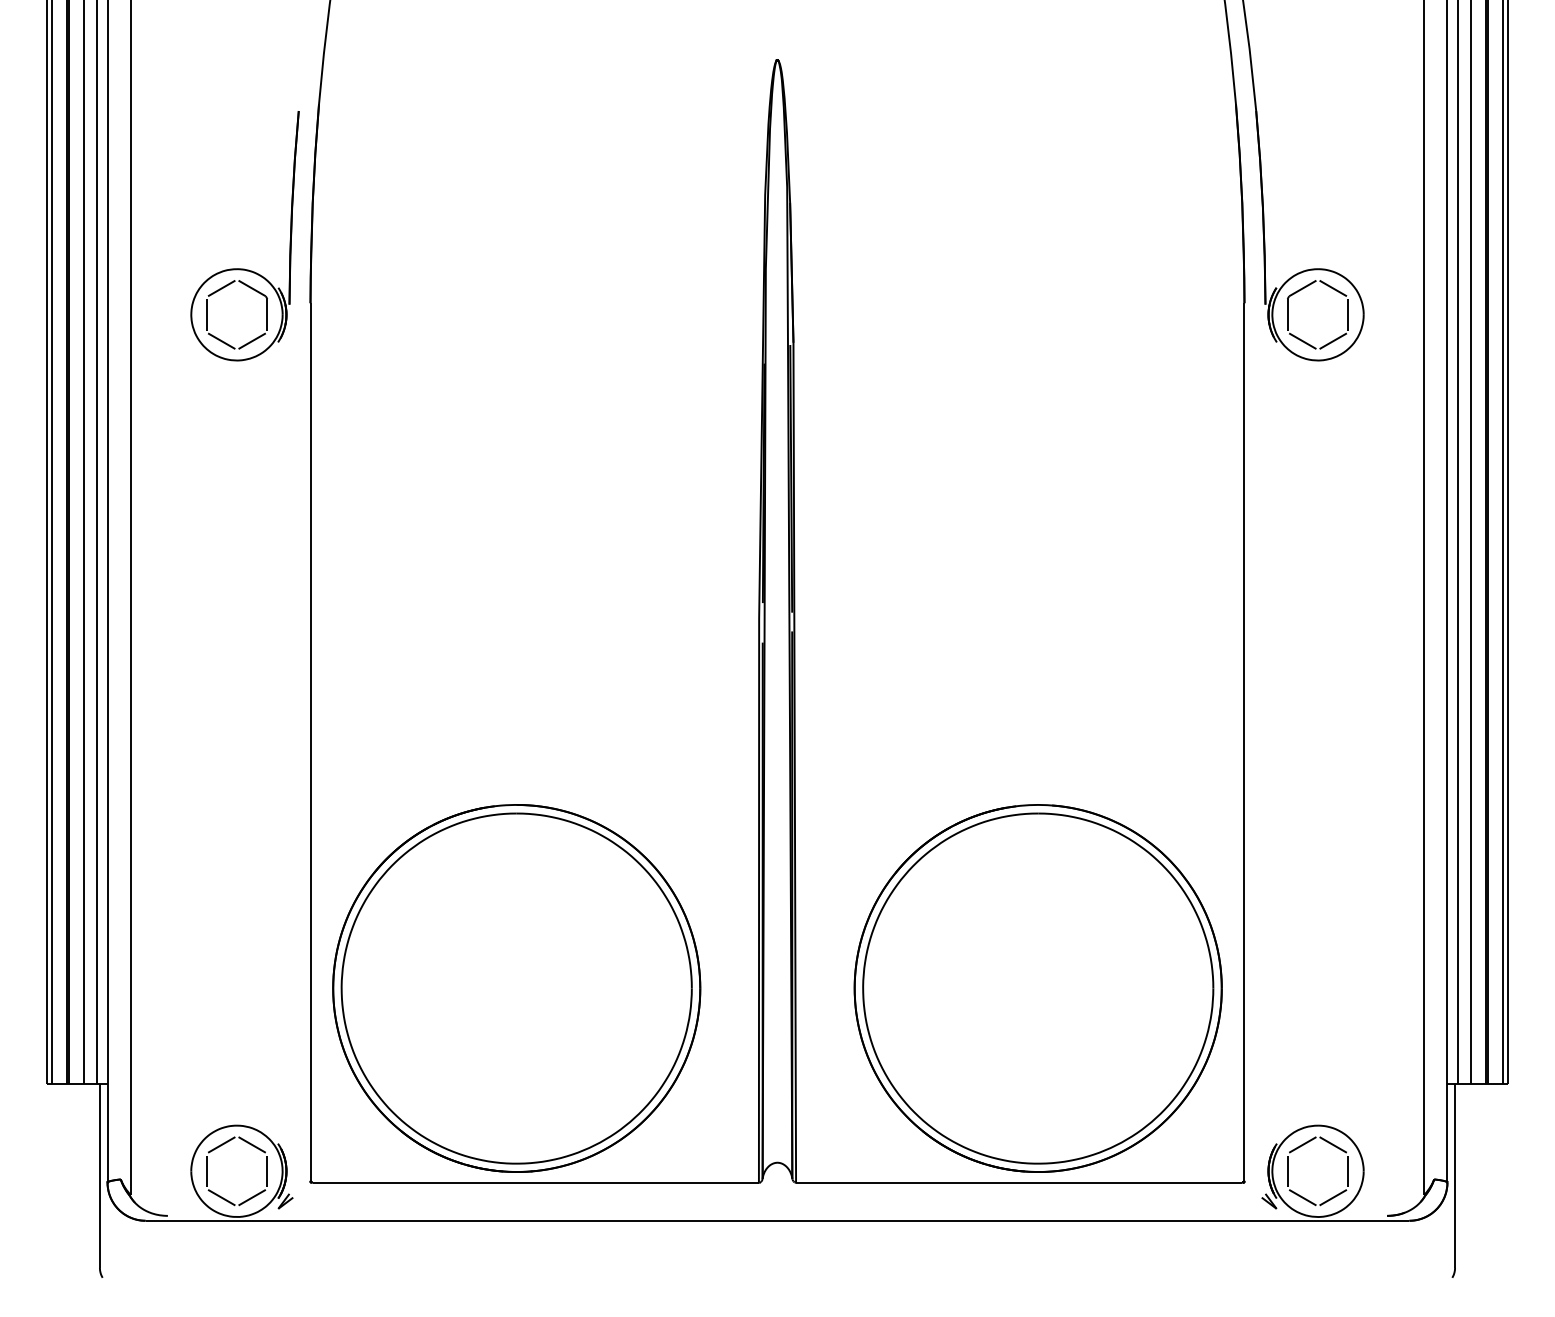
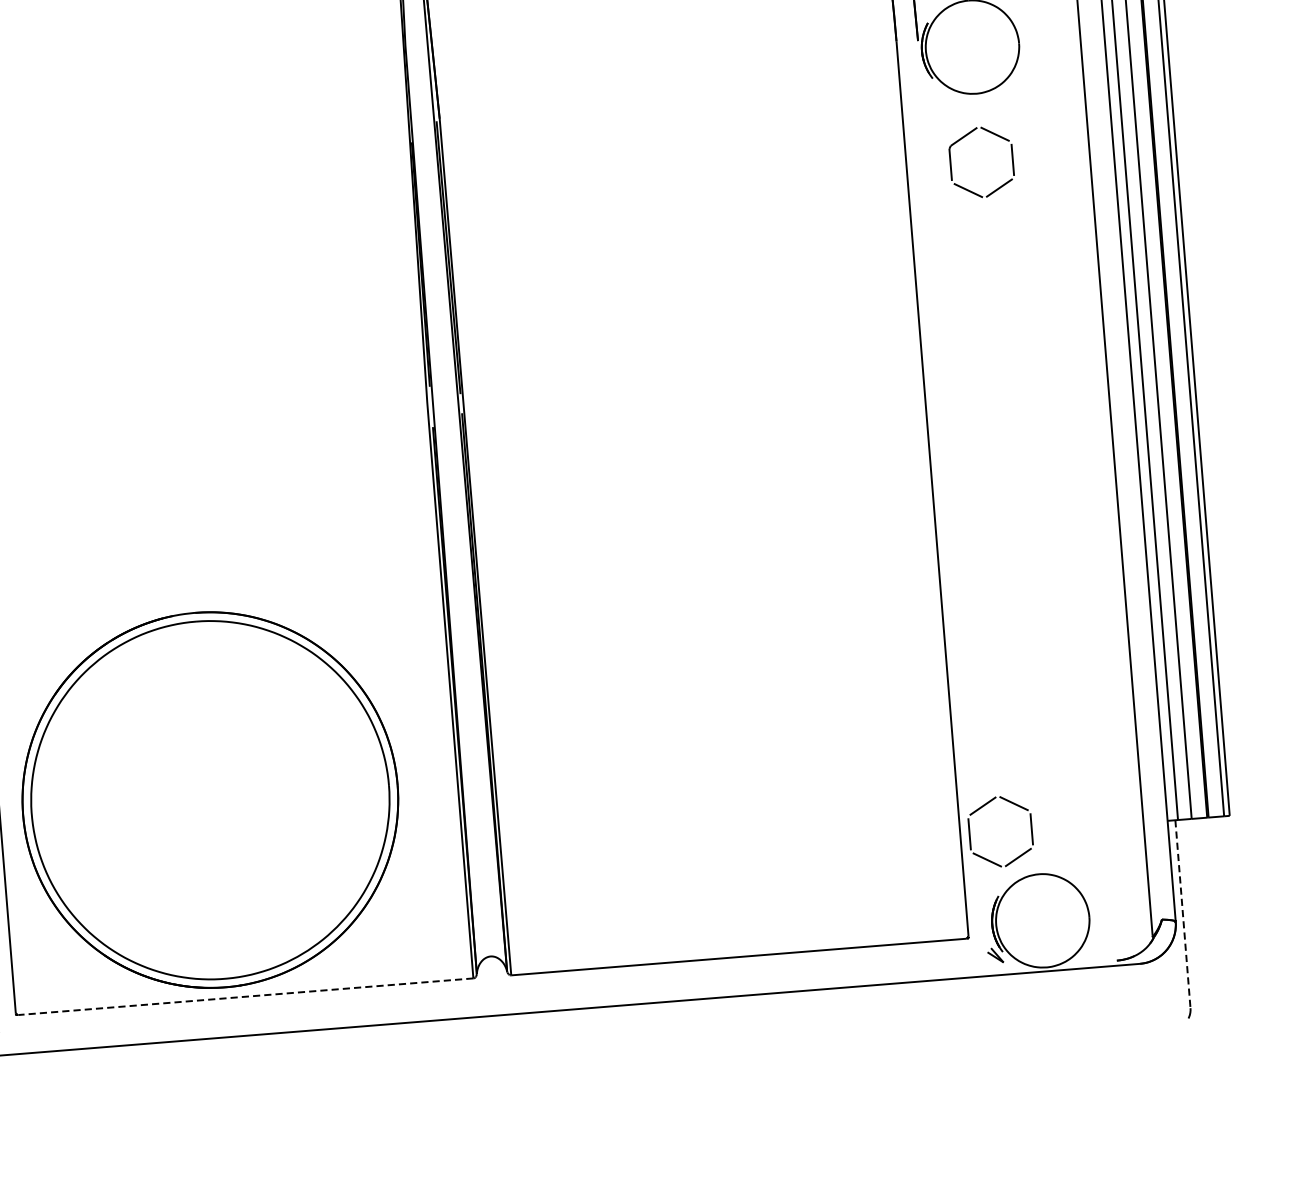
part: (1303, 289) -> (964, 137), moved
part: (1037, 988) -> (741, 757), removed
line: (1455, 1176) -> (1183, 914), solid -> dashed
line: (535, 1182) -> (245, 996), solid -> dashed
part: (1301, 1195) -> (985, 857), moved

